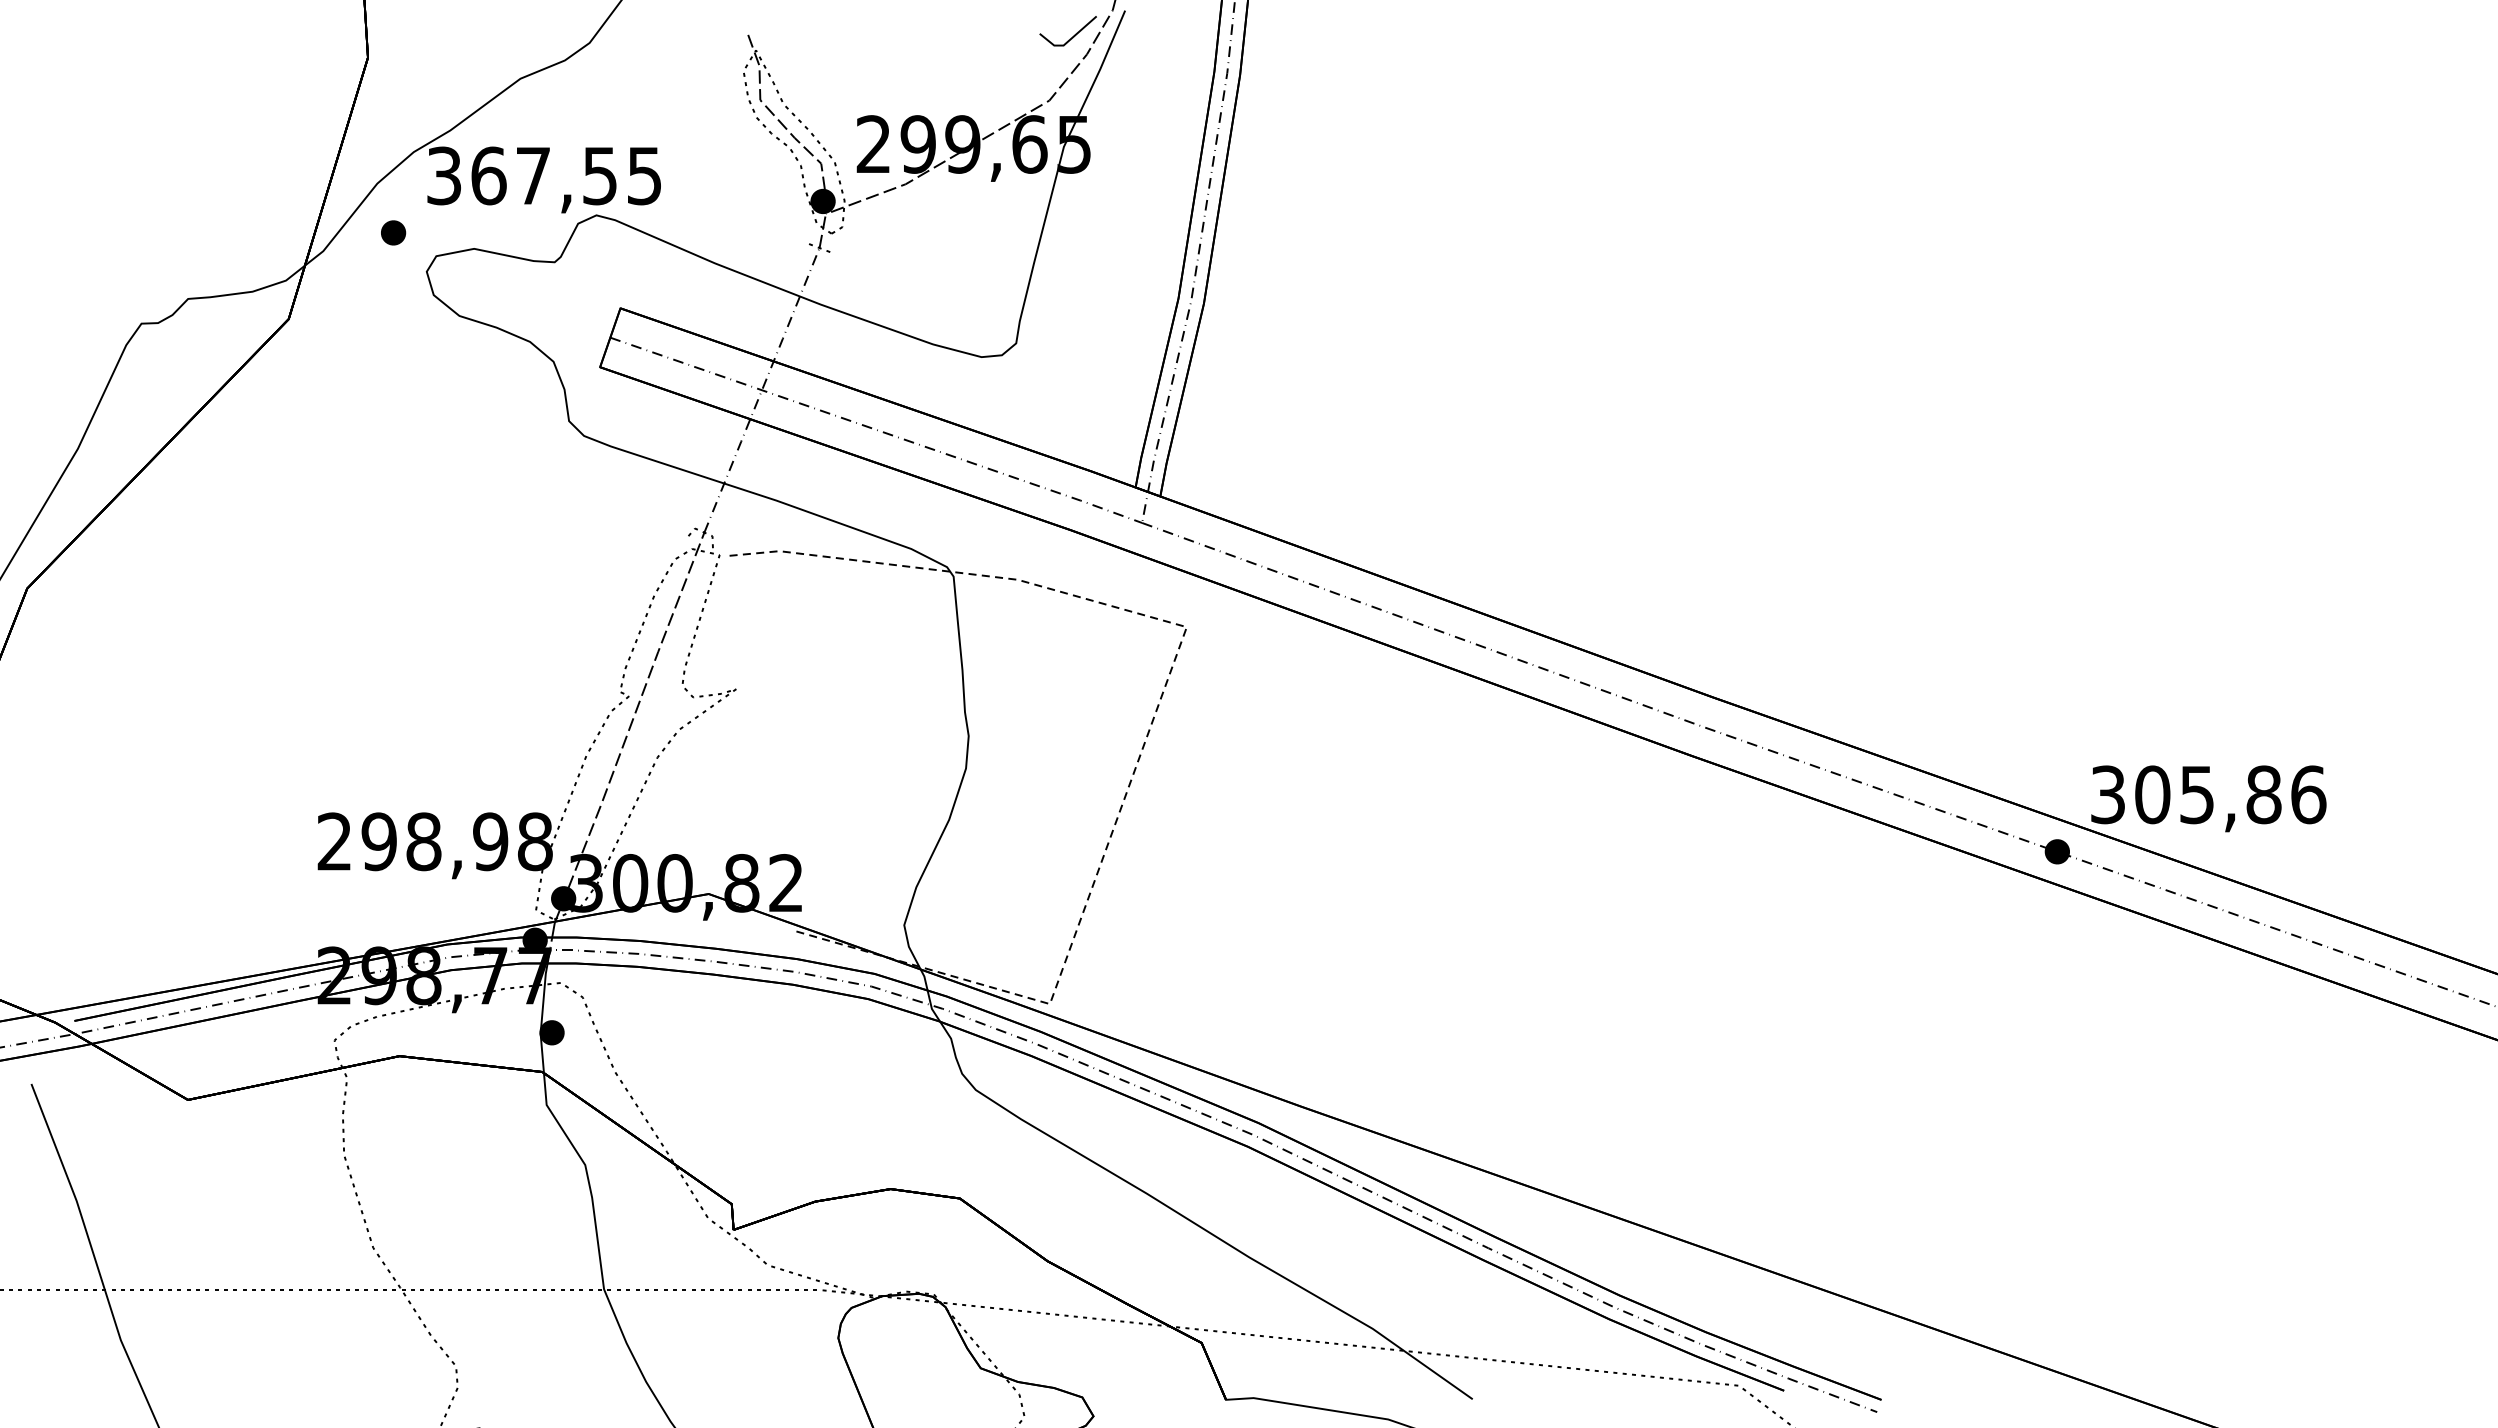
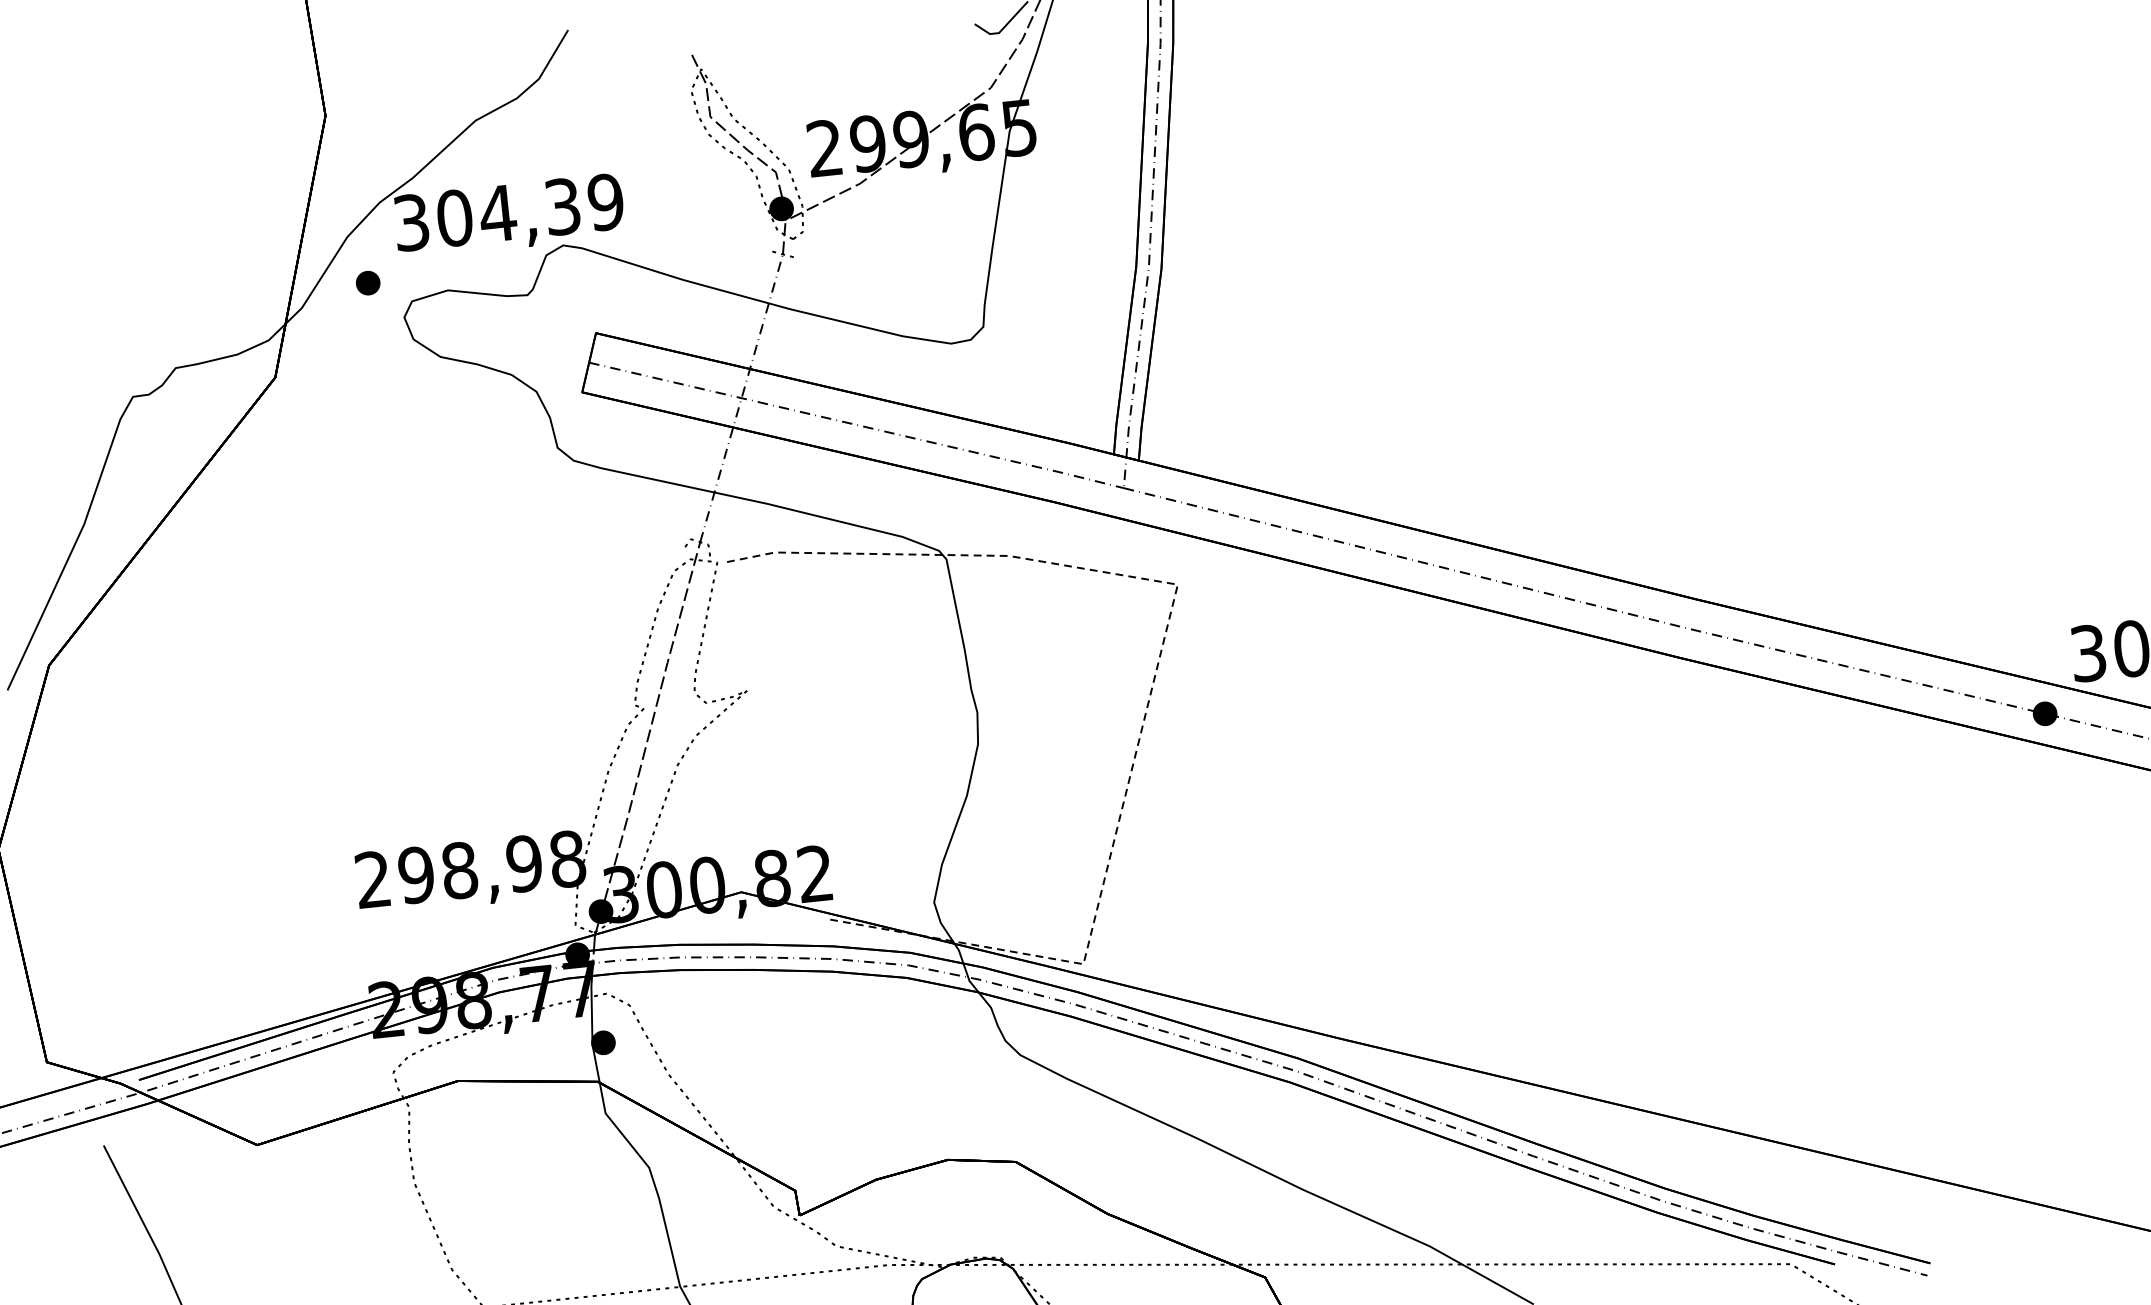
text: (566, 175) -> (530, 209), 367,55 -> 304,39

